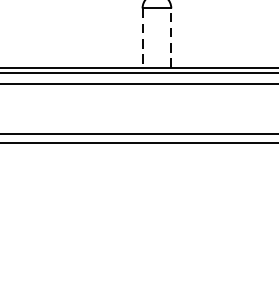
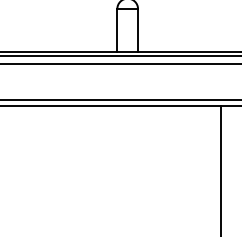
line: (171, 38) -> (138, 30), dashed -> solid
line: (142, 39) -> (117, 31), dashed -> solid

